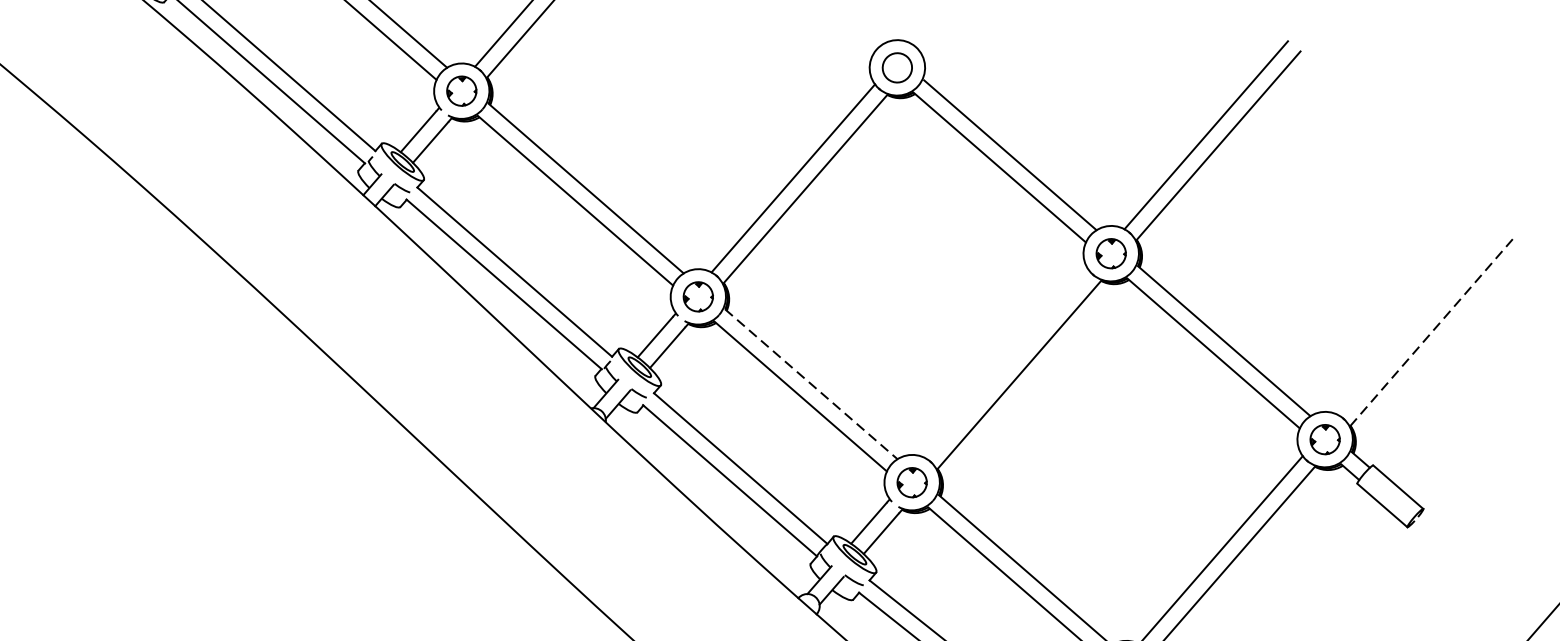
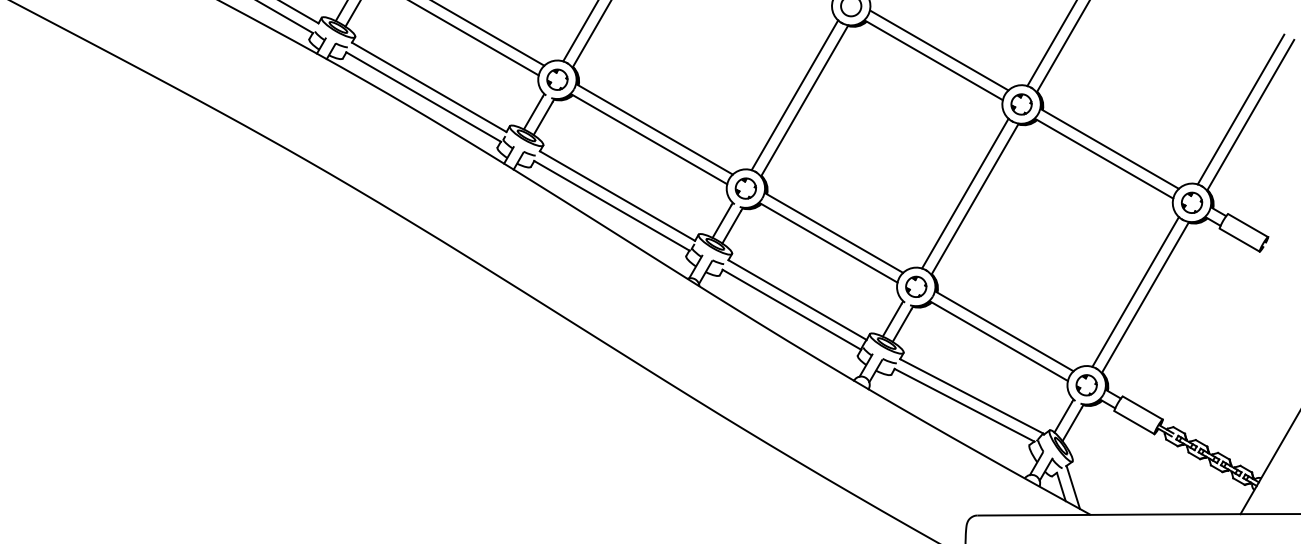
line: (1419, 320) -> (1240, 109), added
line: (1431, 332) -> (1250, 115), dashed -> solid
line: (1007, 364) -> (965, 193), added
line: (811, 384) -> (834, 233), dashed -> solid

